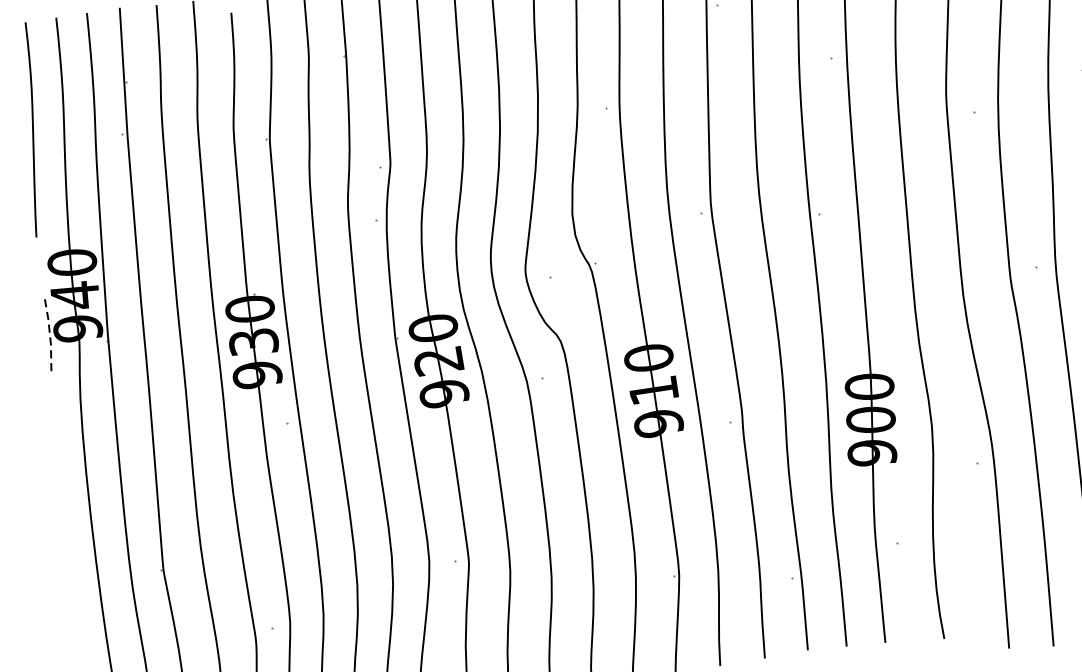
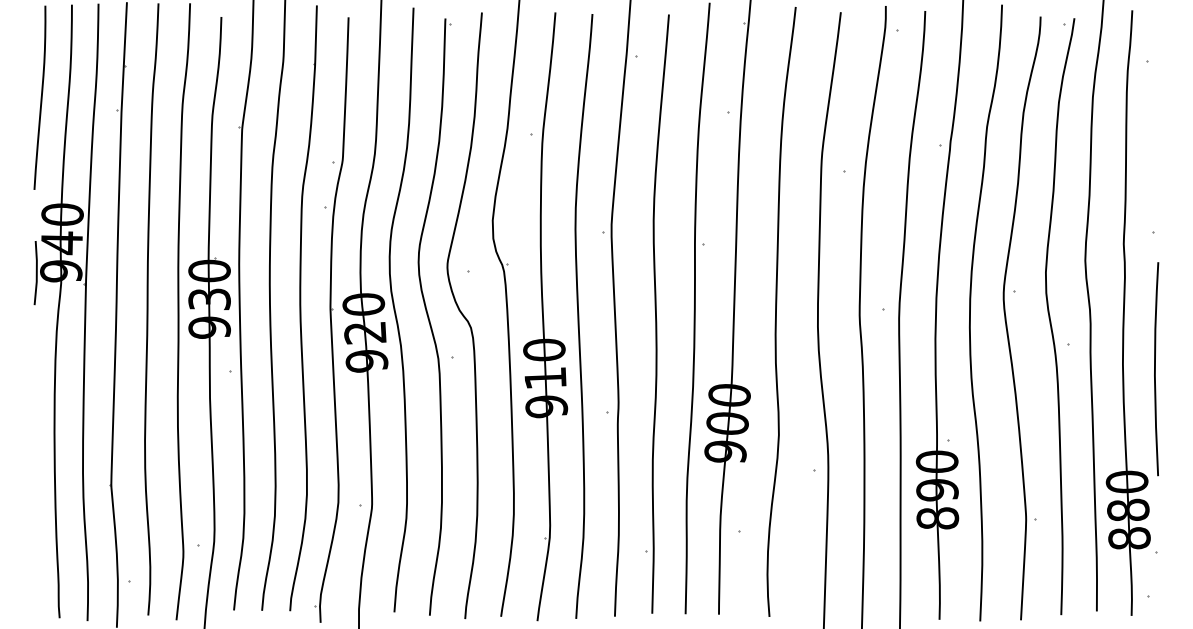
line: (49, 334) -> (36, 273), dashed -> solid

